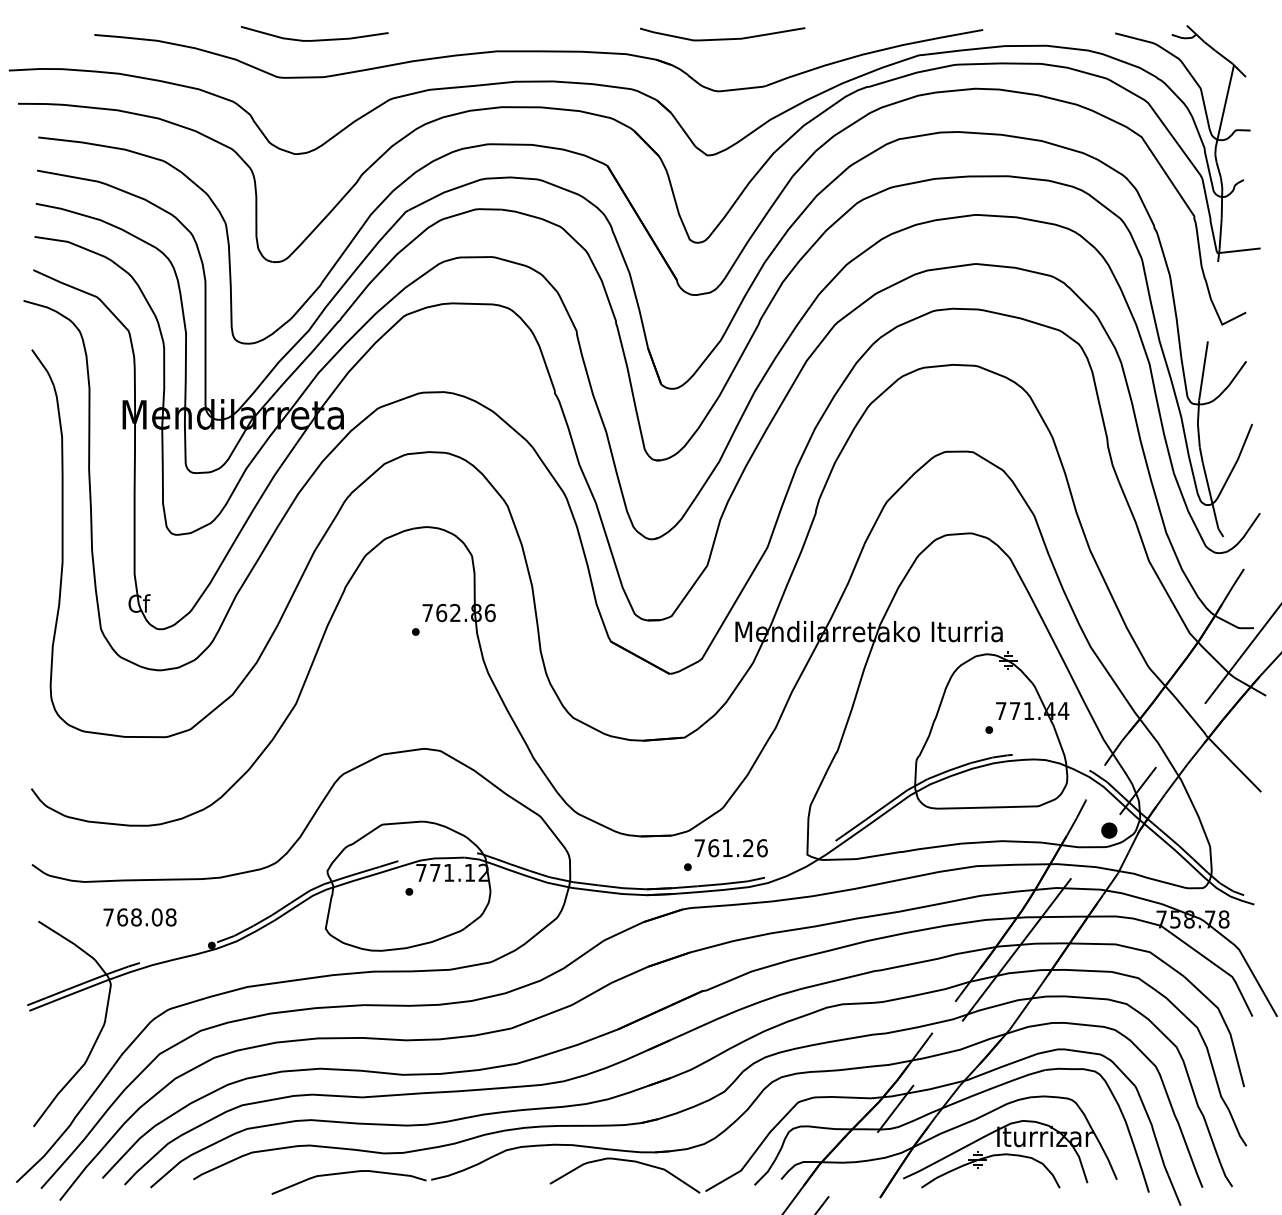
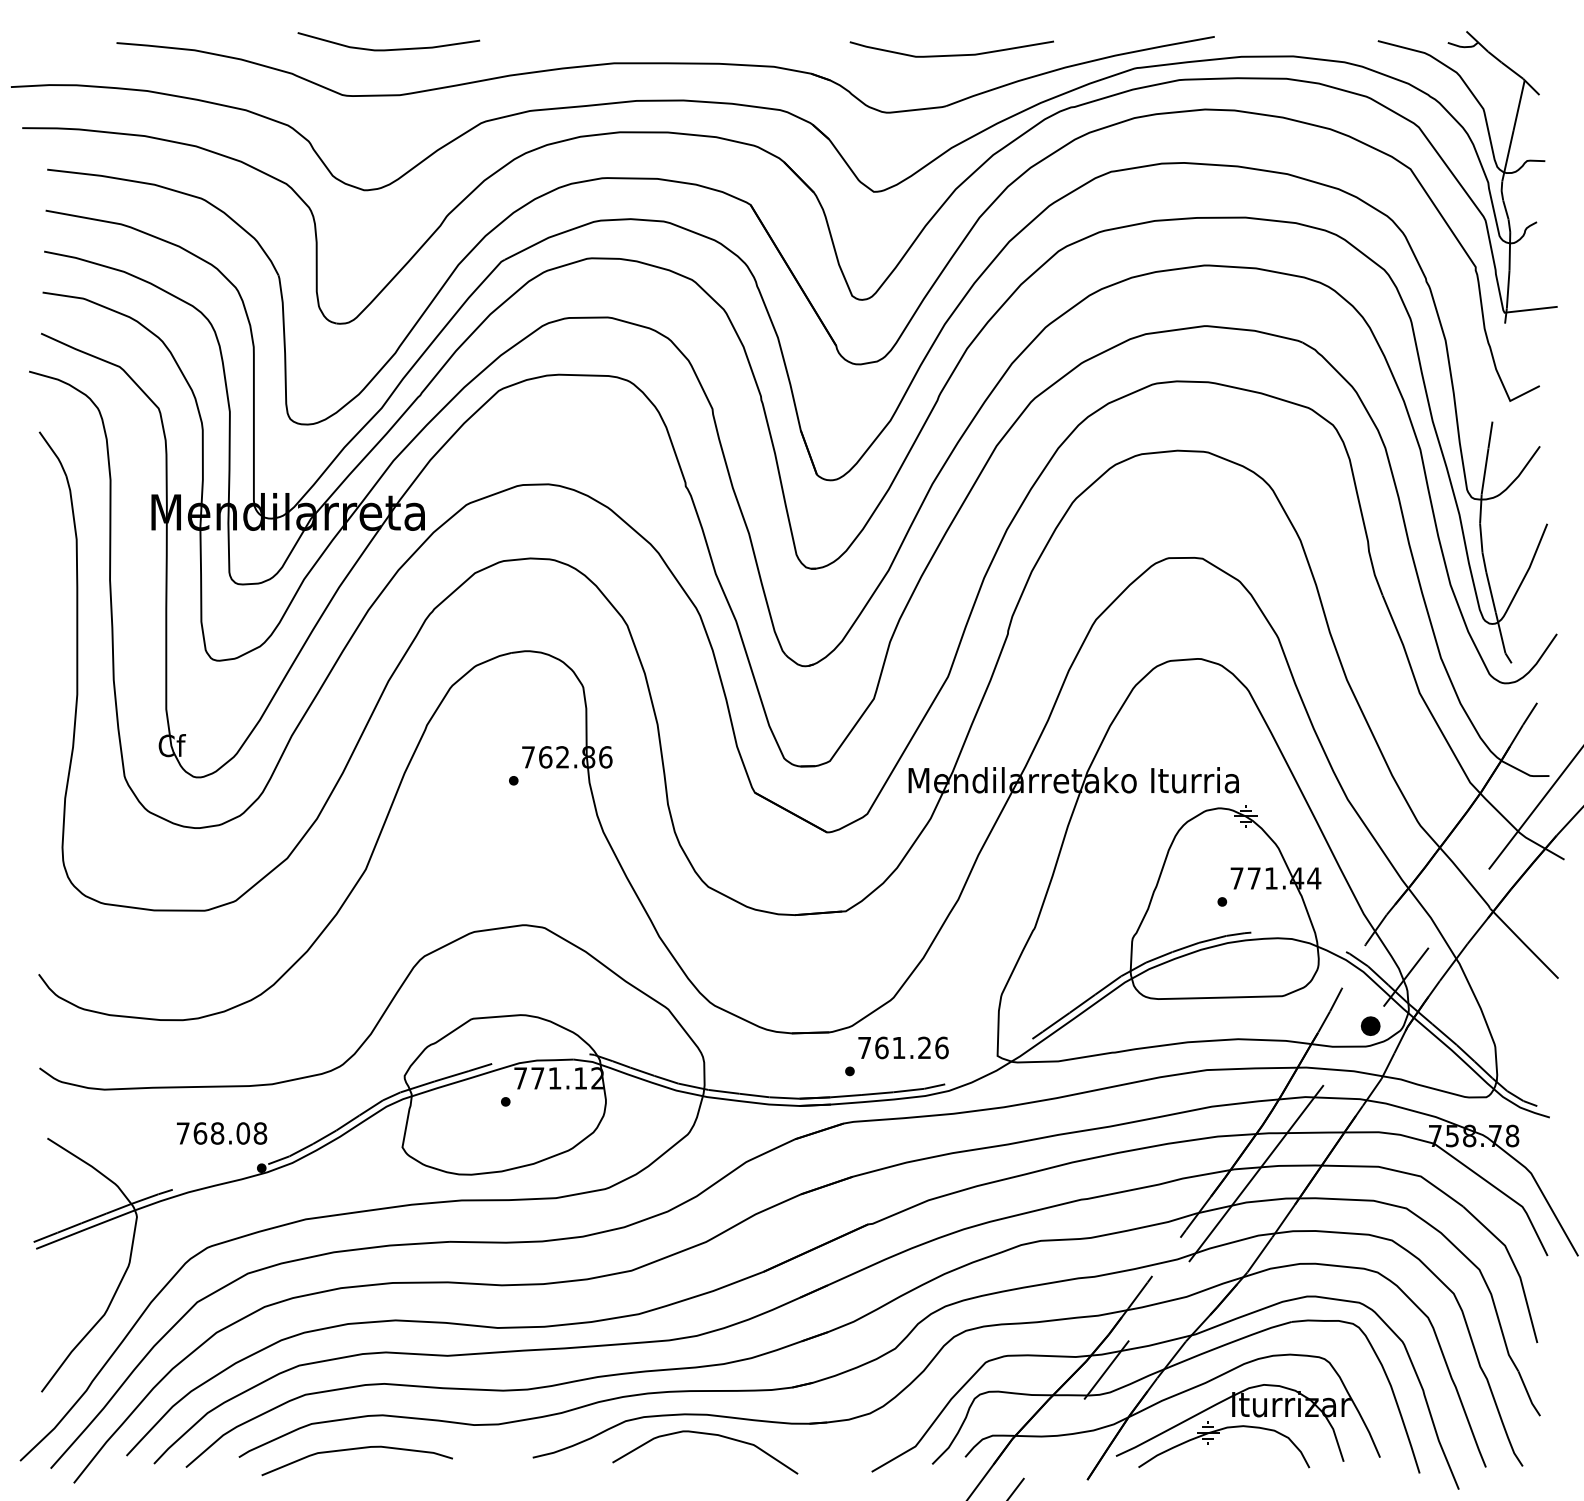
curve: (722, 38) -> (951, 54), moved
text: (140, 917) -> (222, 1133), moved
curve: (625, 1161) -> (705, 1434), moved
curve: (348, 1173) -> (356, 1449), moved

